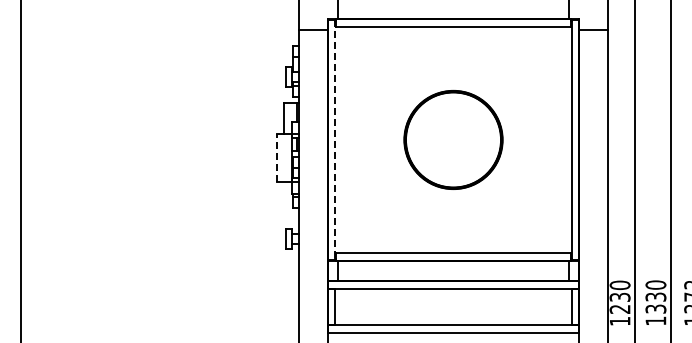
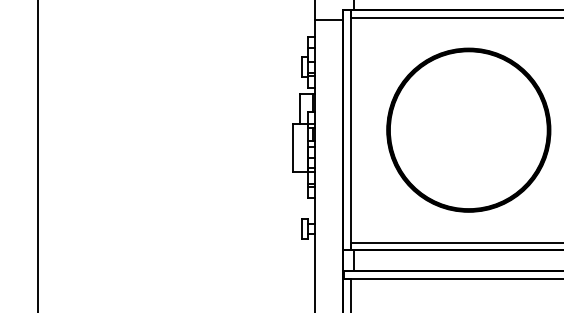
part: (453, 139) -> (468, 129), size x1.67
line: (335, 140) -> (351, 130), dashed -> solid
line: (277, 157) -> (293, 147), dashed -> solid

